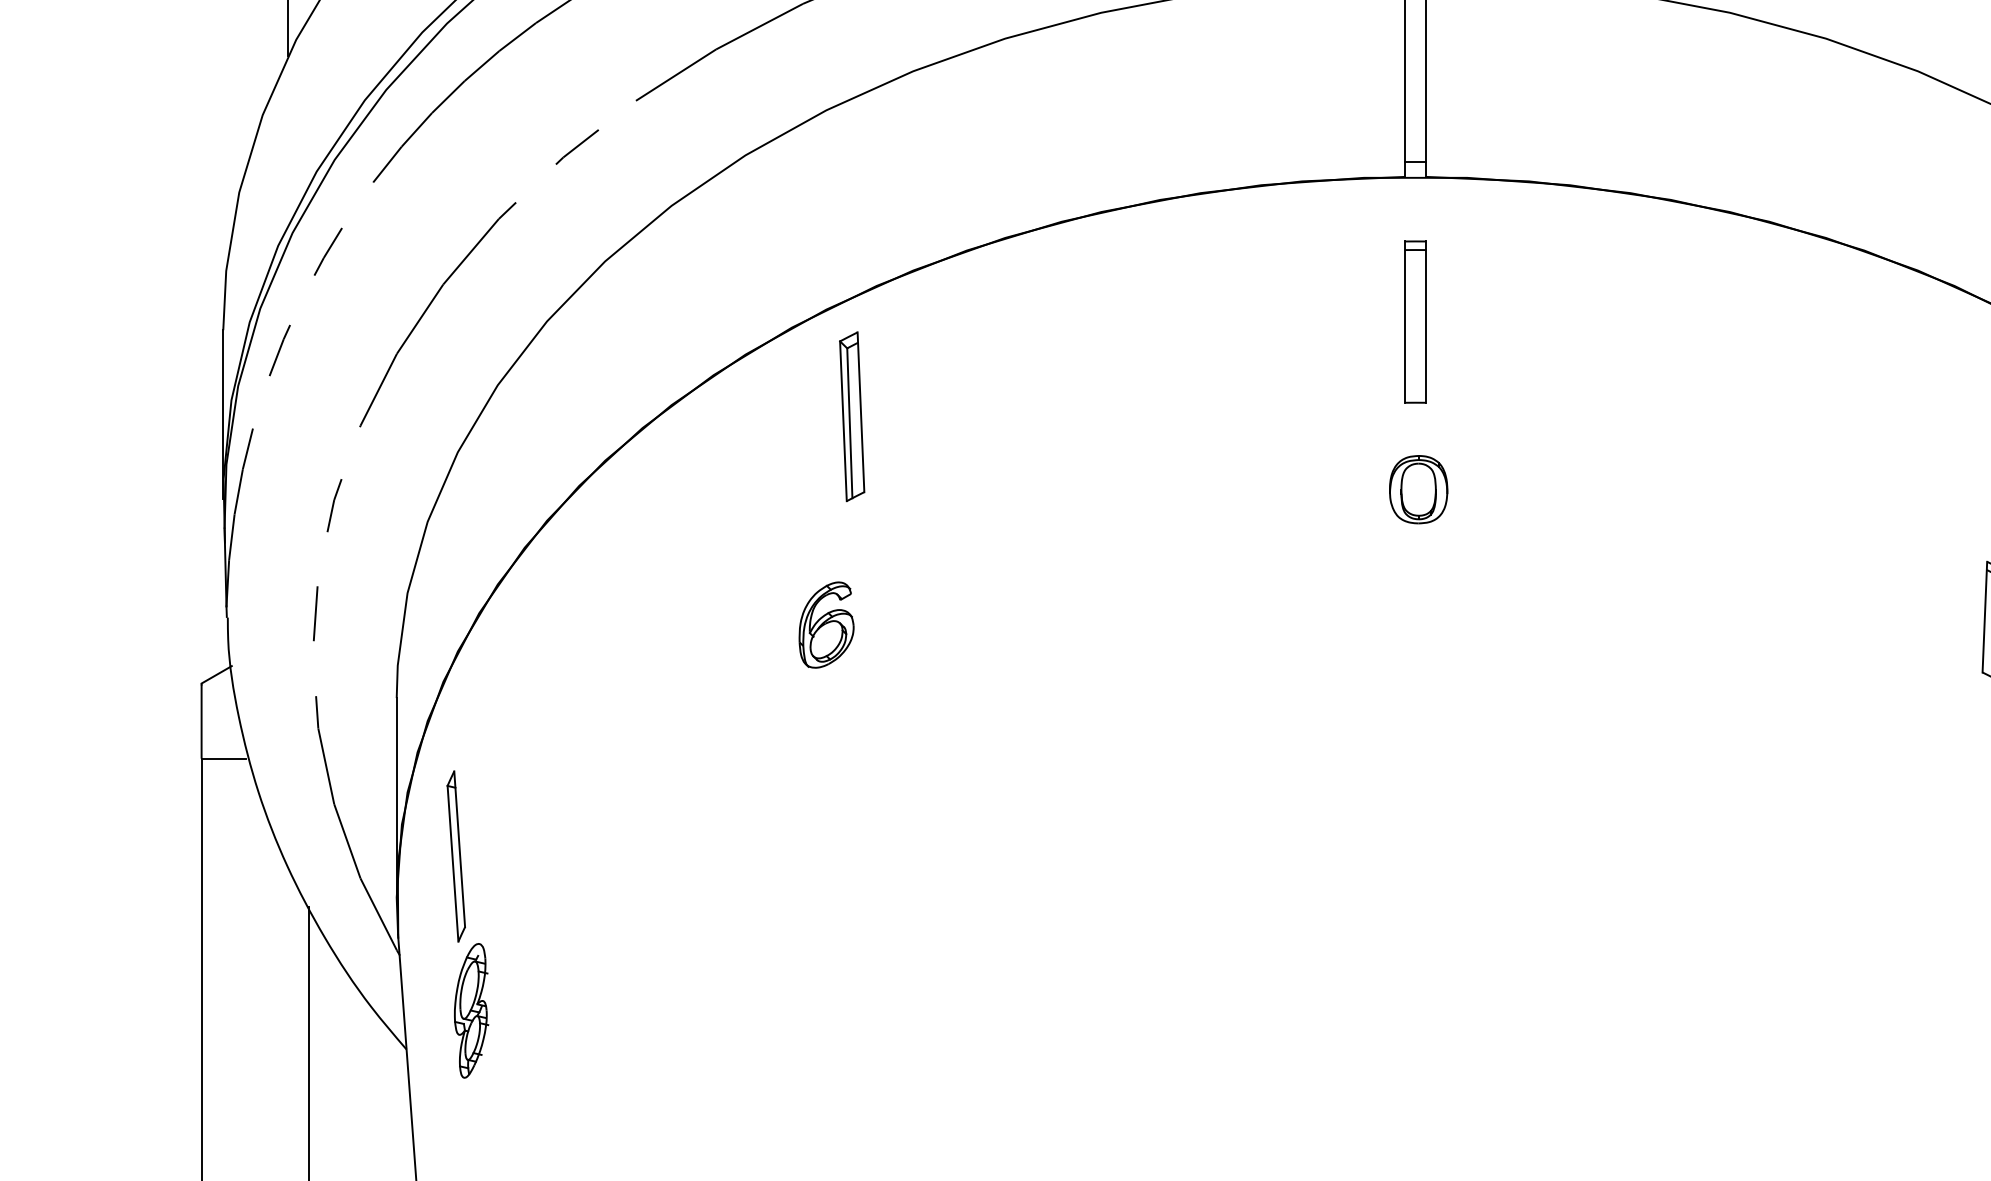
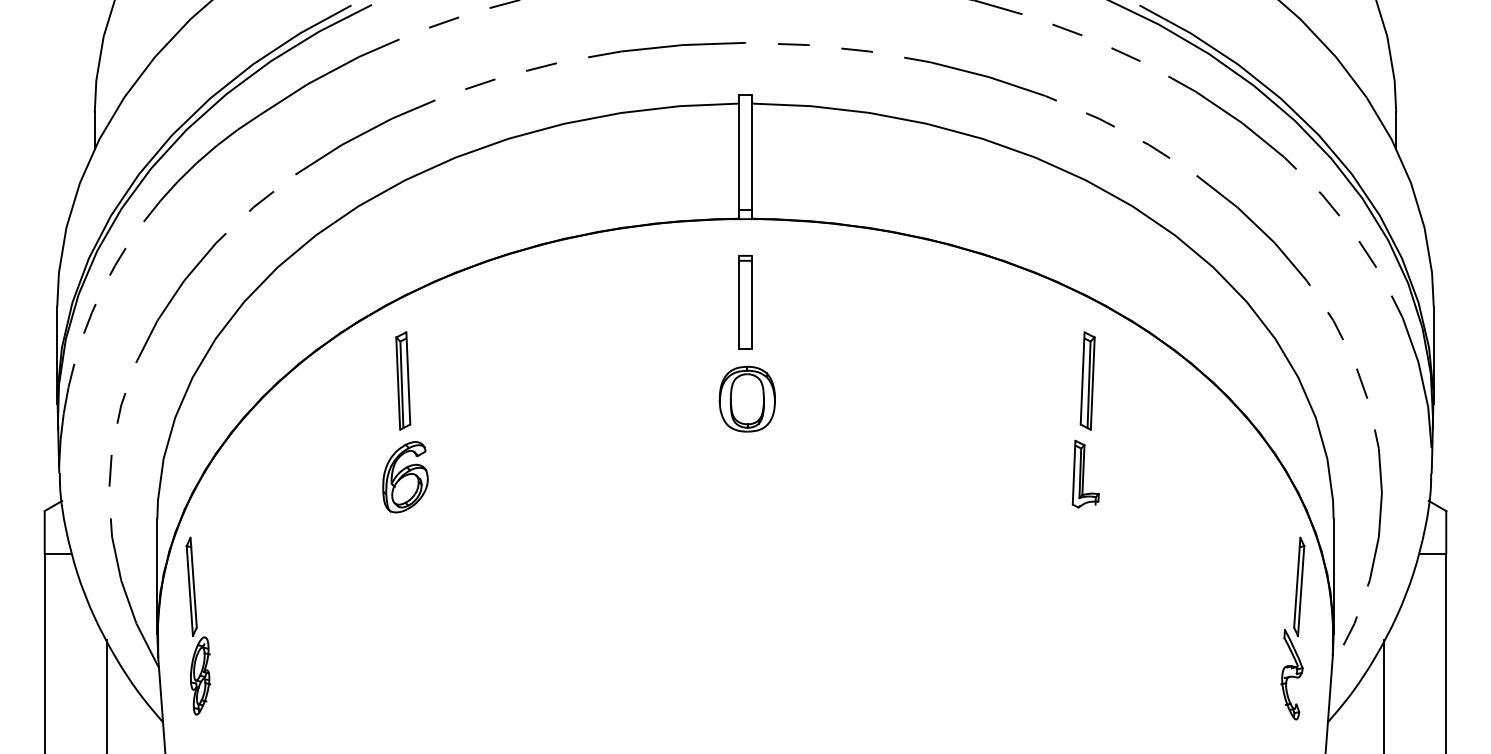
part: (852, 415) -> (403, 380), moved
part: (1417, 488) -> (746, 398), size x1.67
part: (826, 625) -> (405, 477), size x1.43
part: (468, 923) -> (198, 625), moved

